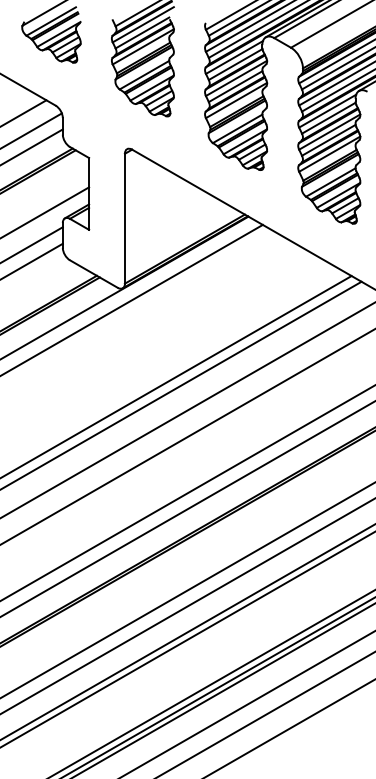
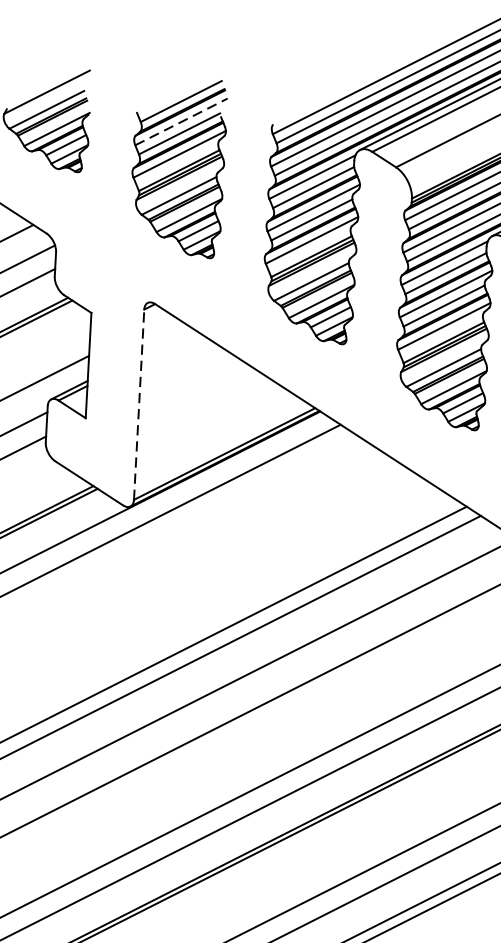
line: (143, 24) -> (181, 121), solid -> dashed
line: (124, 218) -> (138, 404), solid -> dashed

